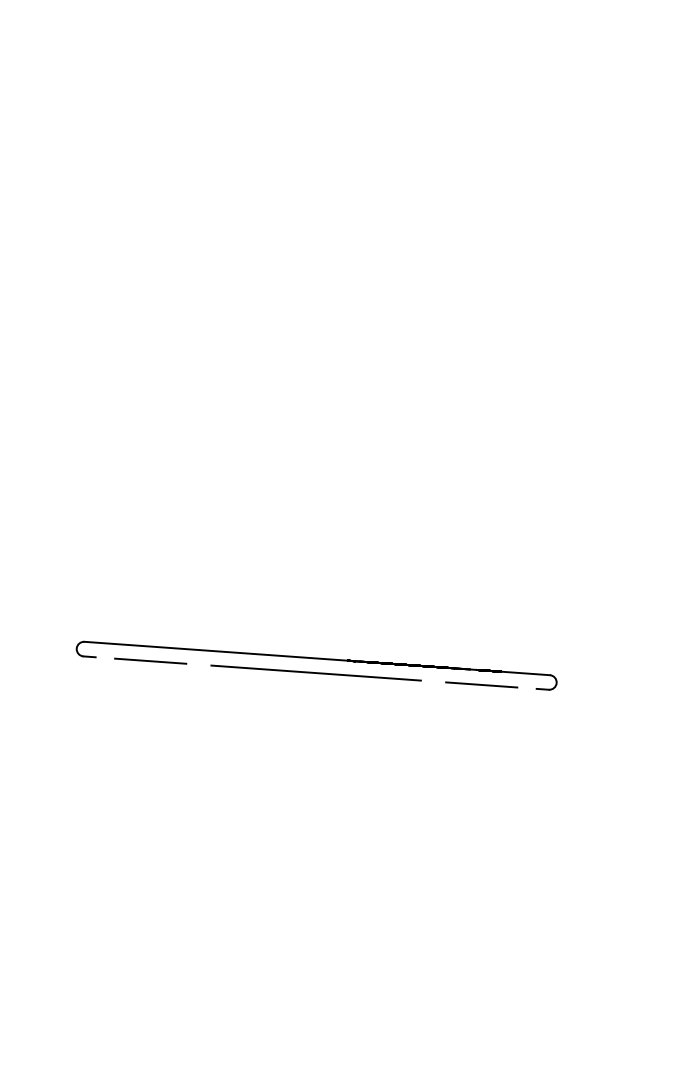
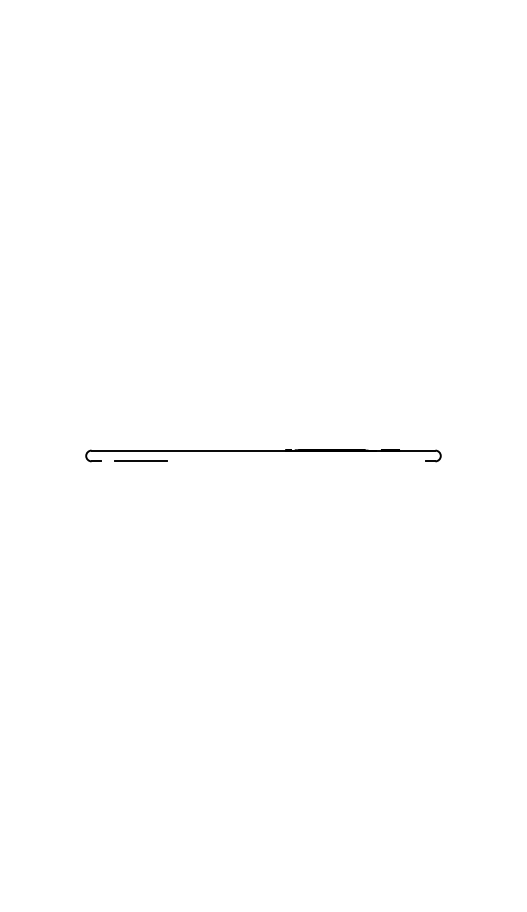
line: (316, 673) -> (263, 461), removed
line: (481, 683) -> (385, 460), removed

